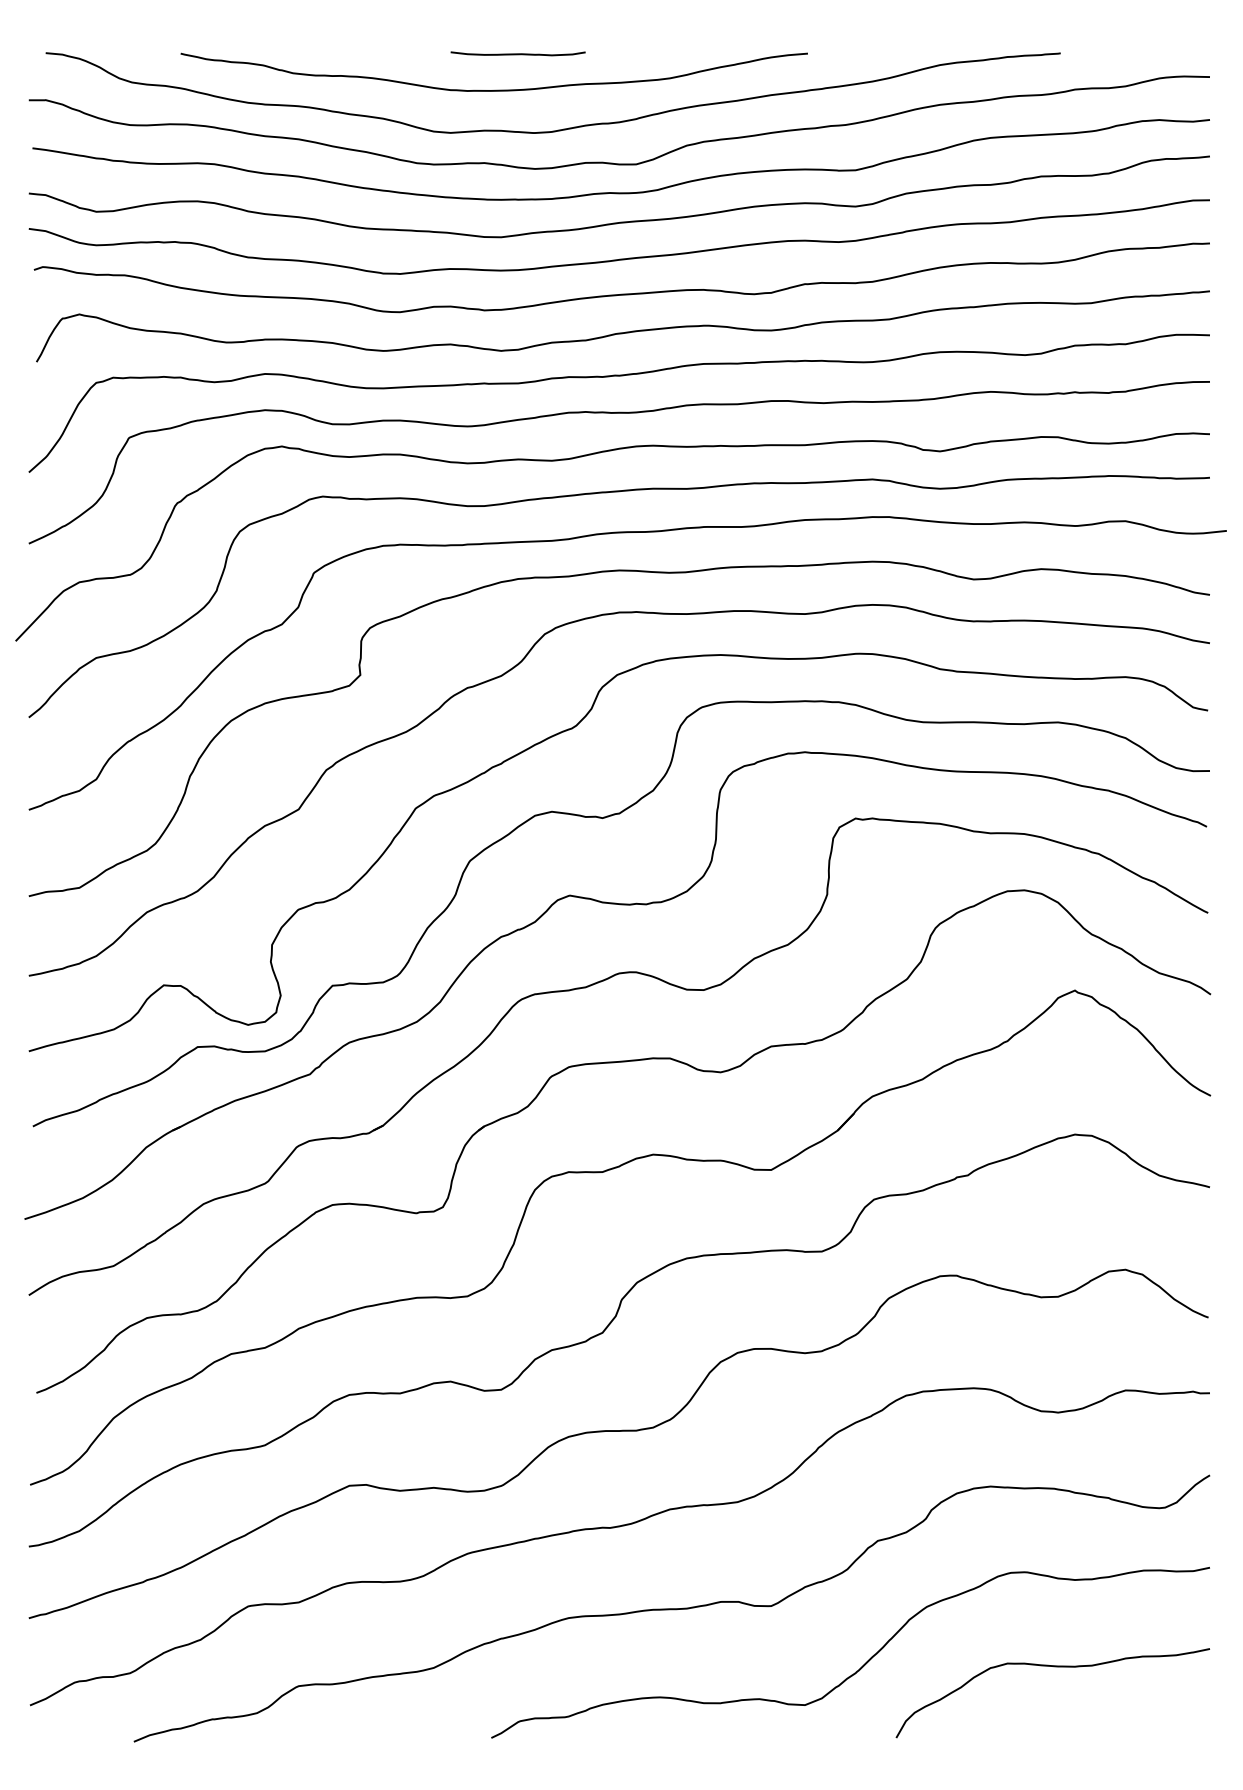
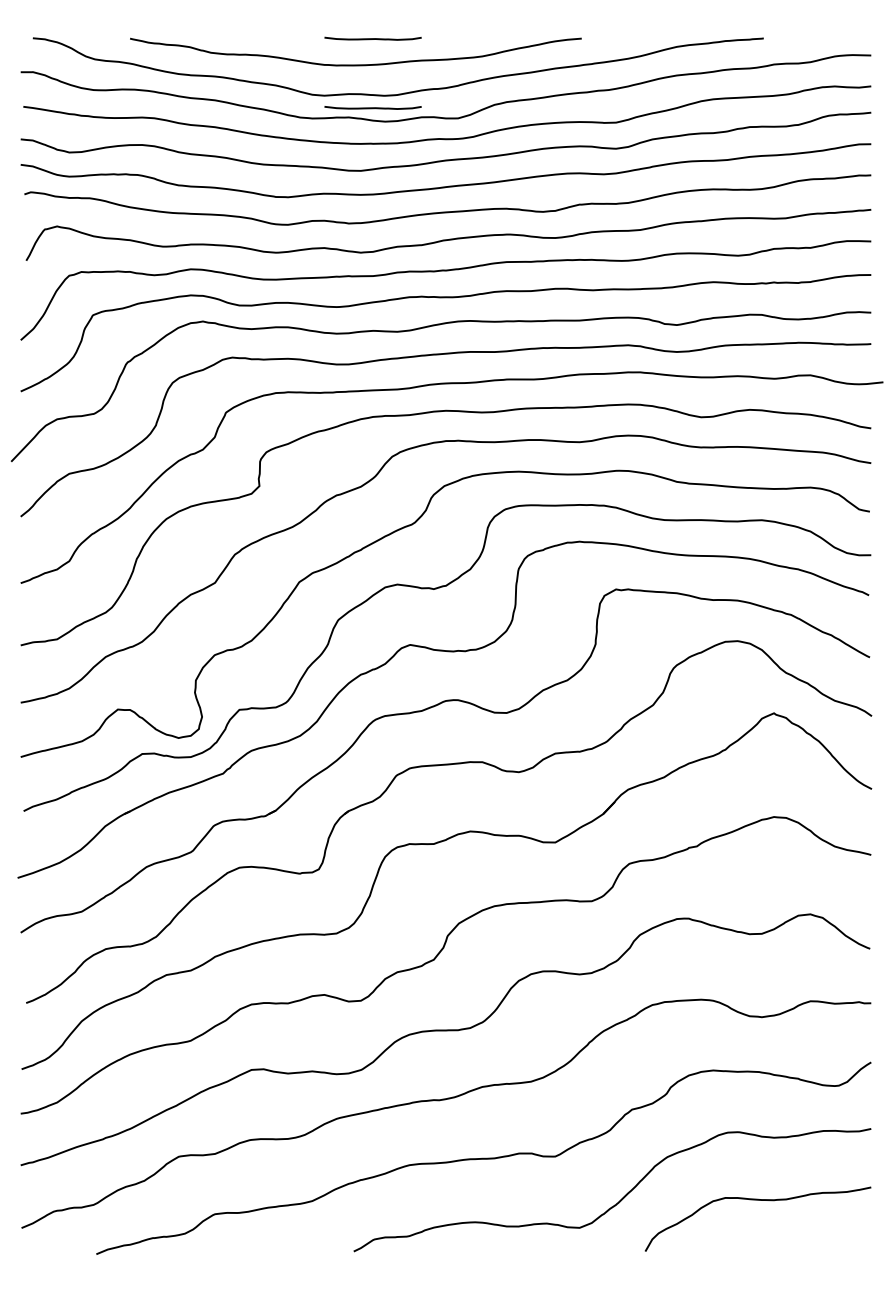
curve: (517, 149) -> (372, 107), added

